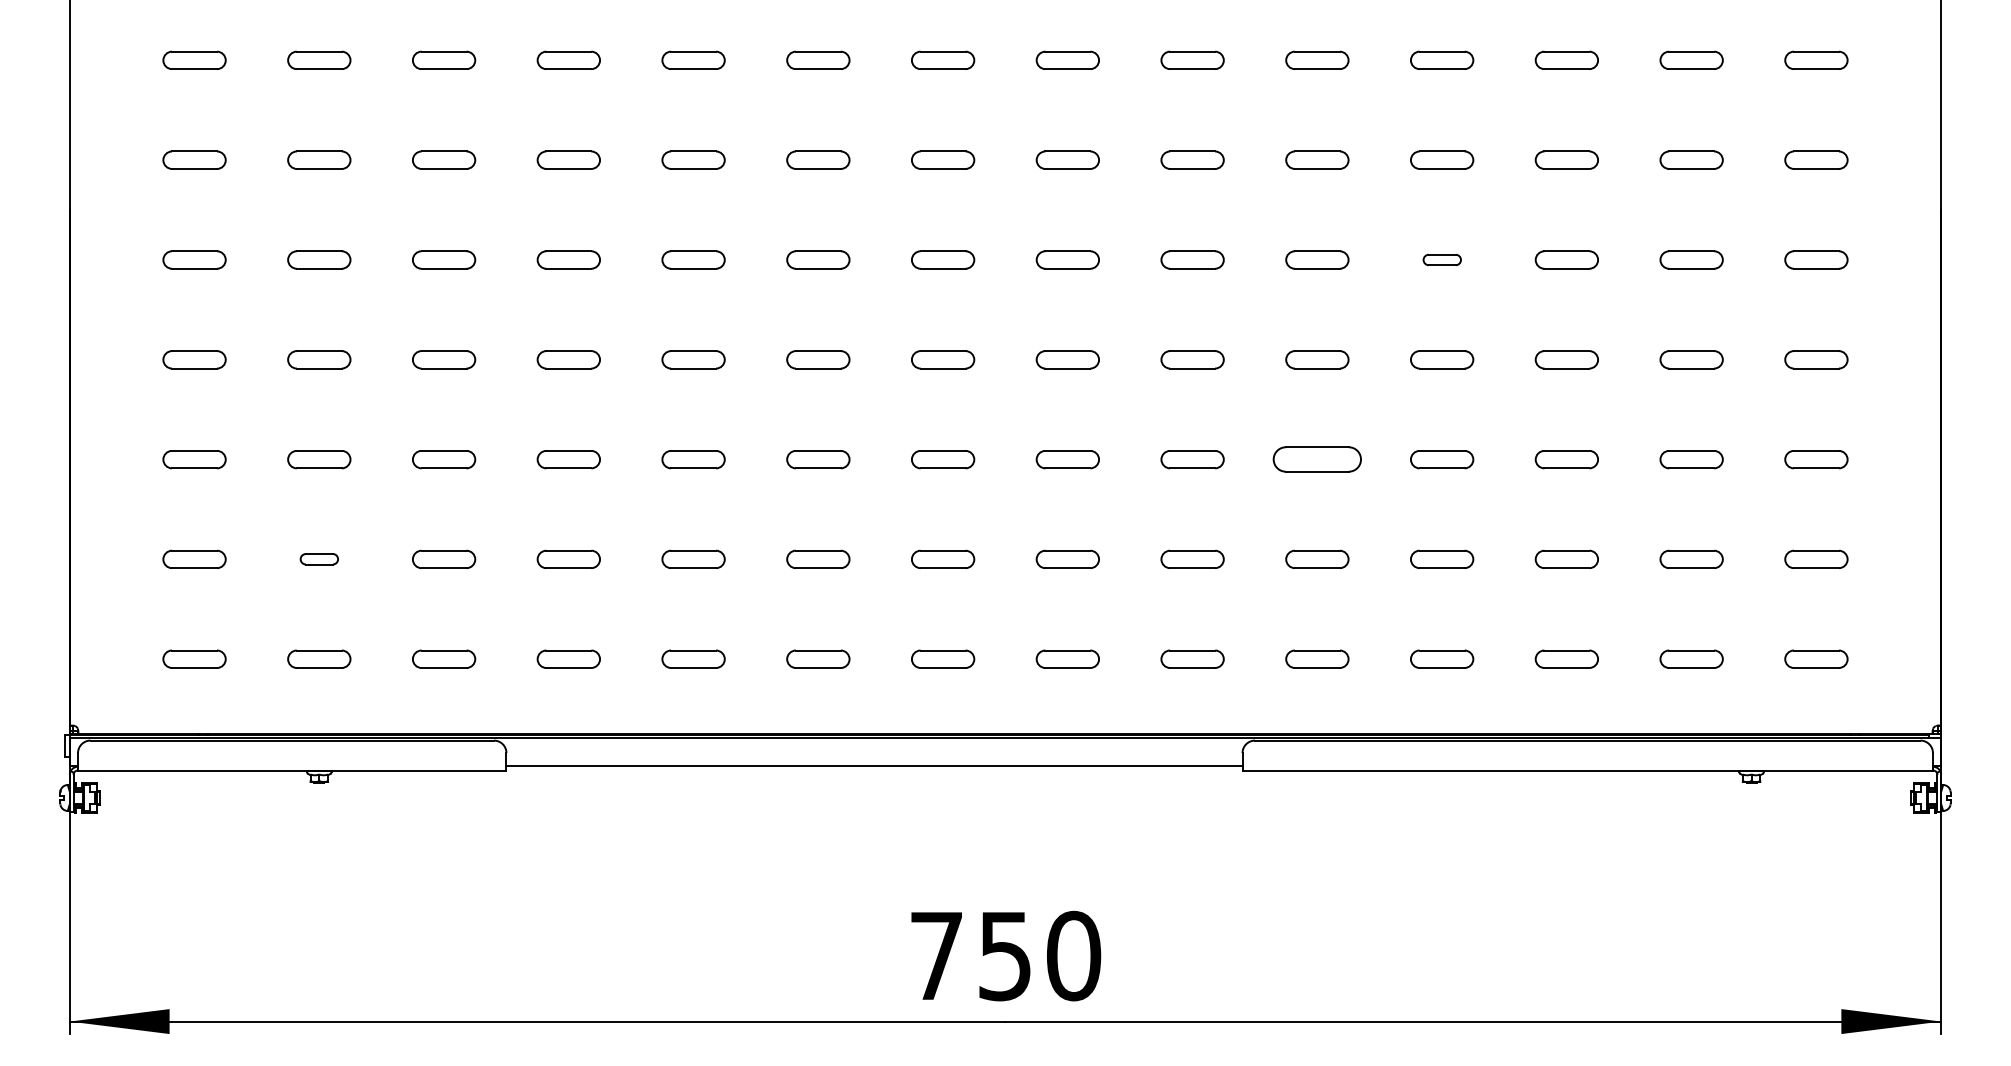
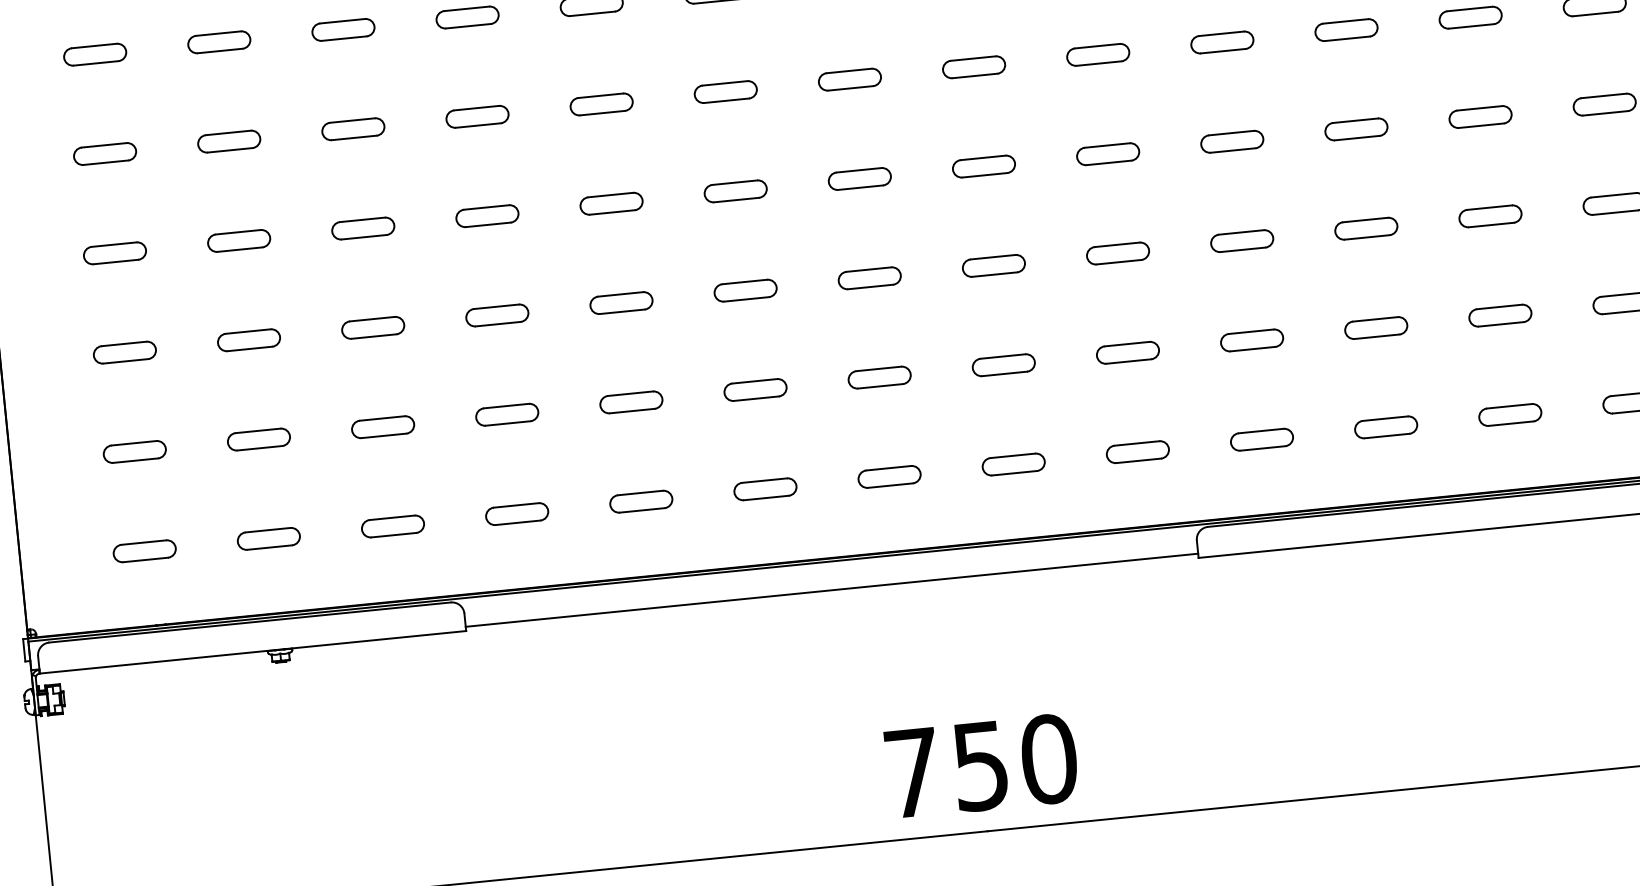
part: (1442, 259) -> (1346, 29), size x1.67
part: (1317, 459) -> (1242, 240), size x0.71
part: (319, 558) -> (259, 438), size x1.67

